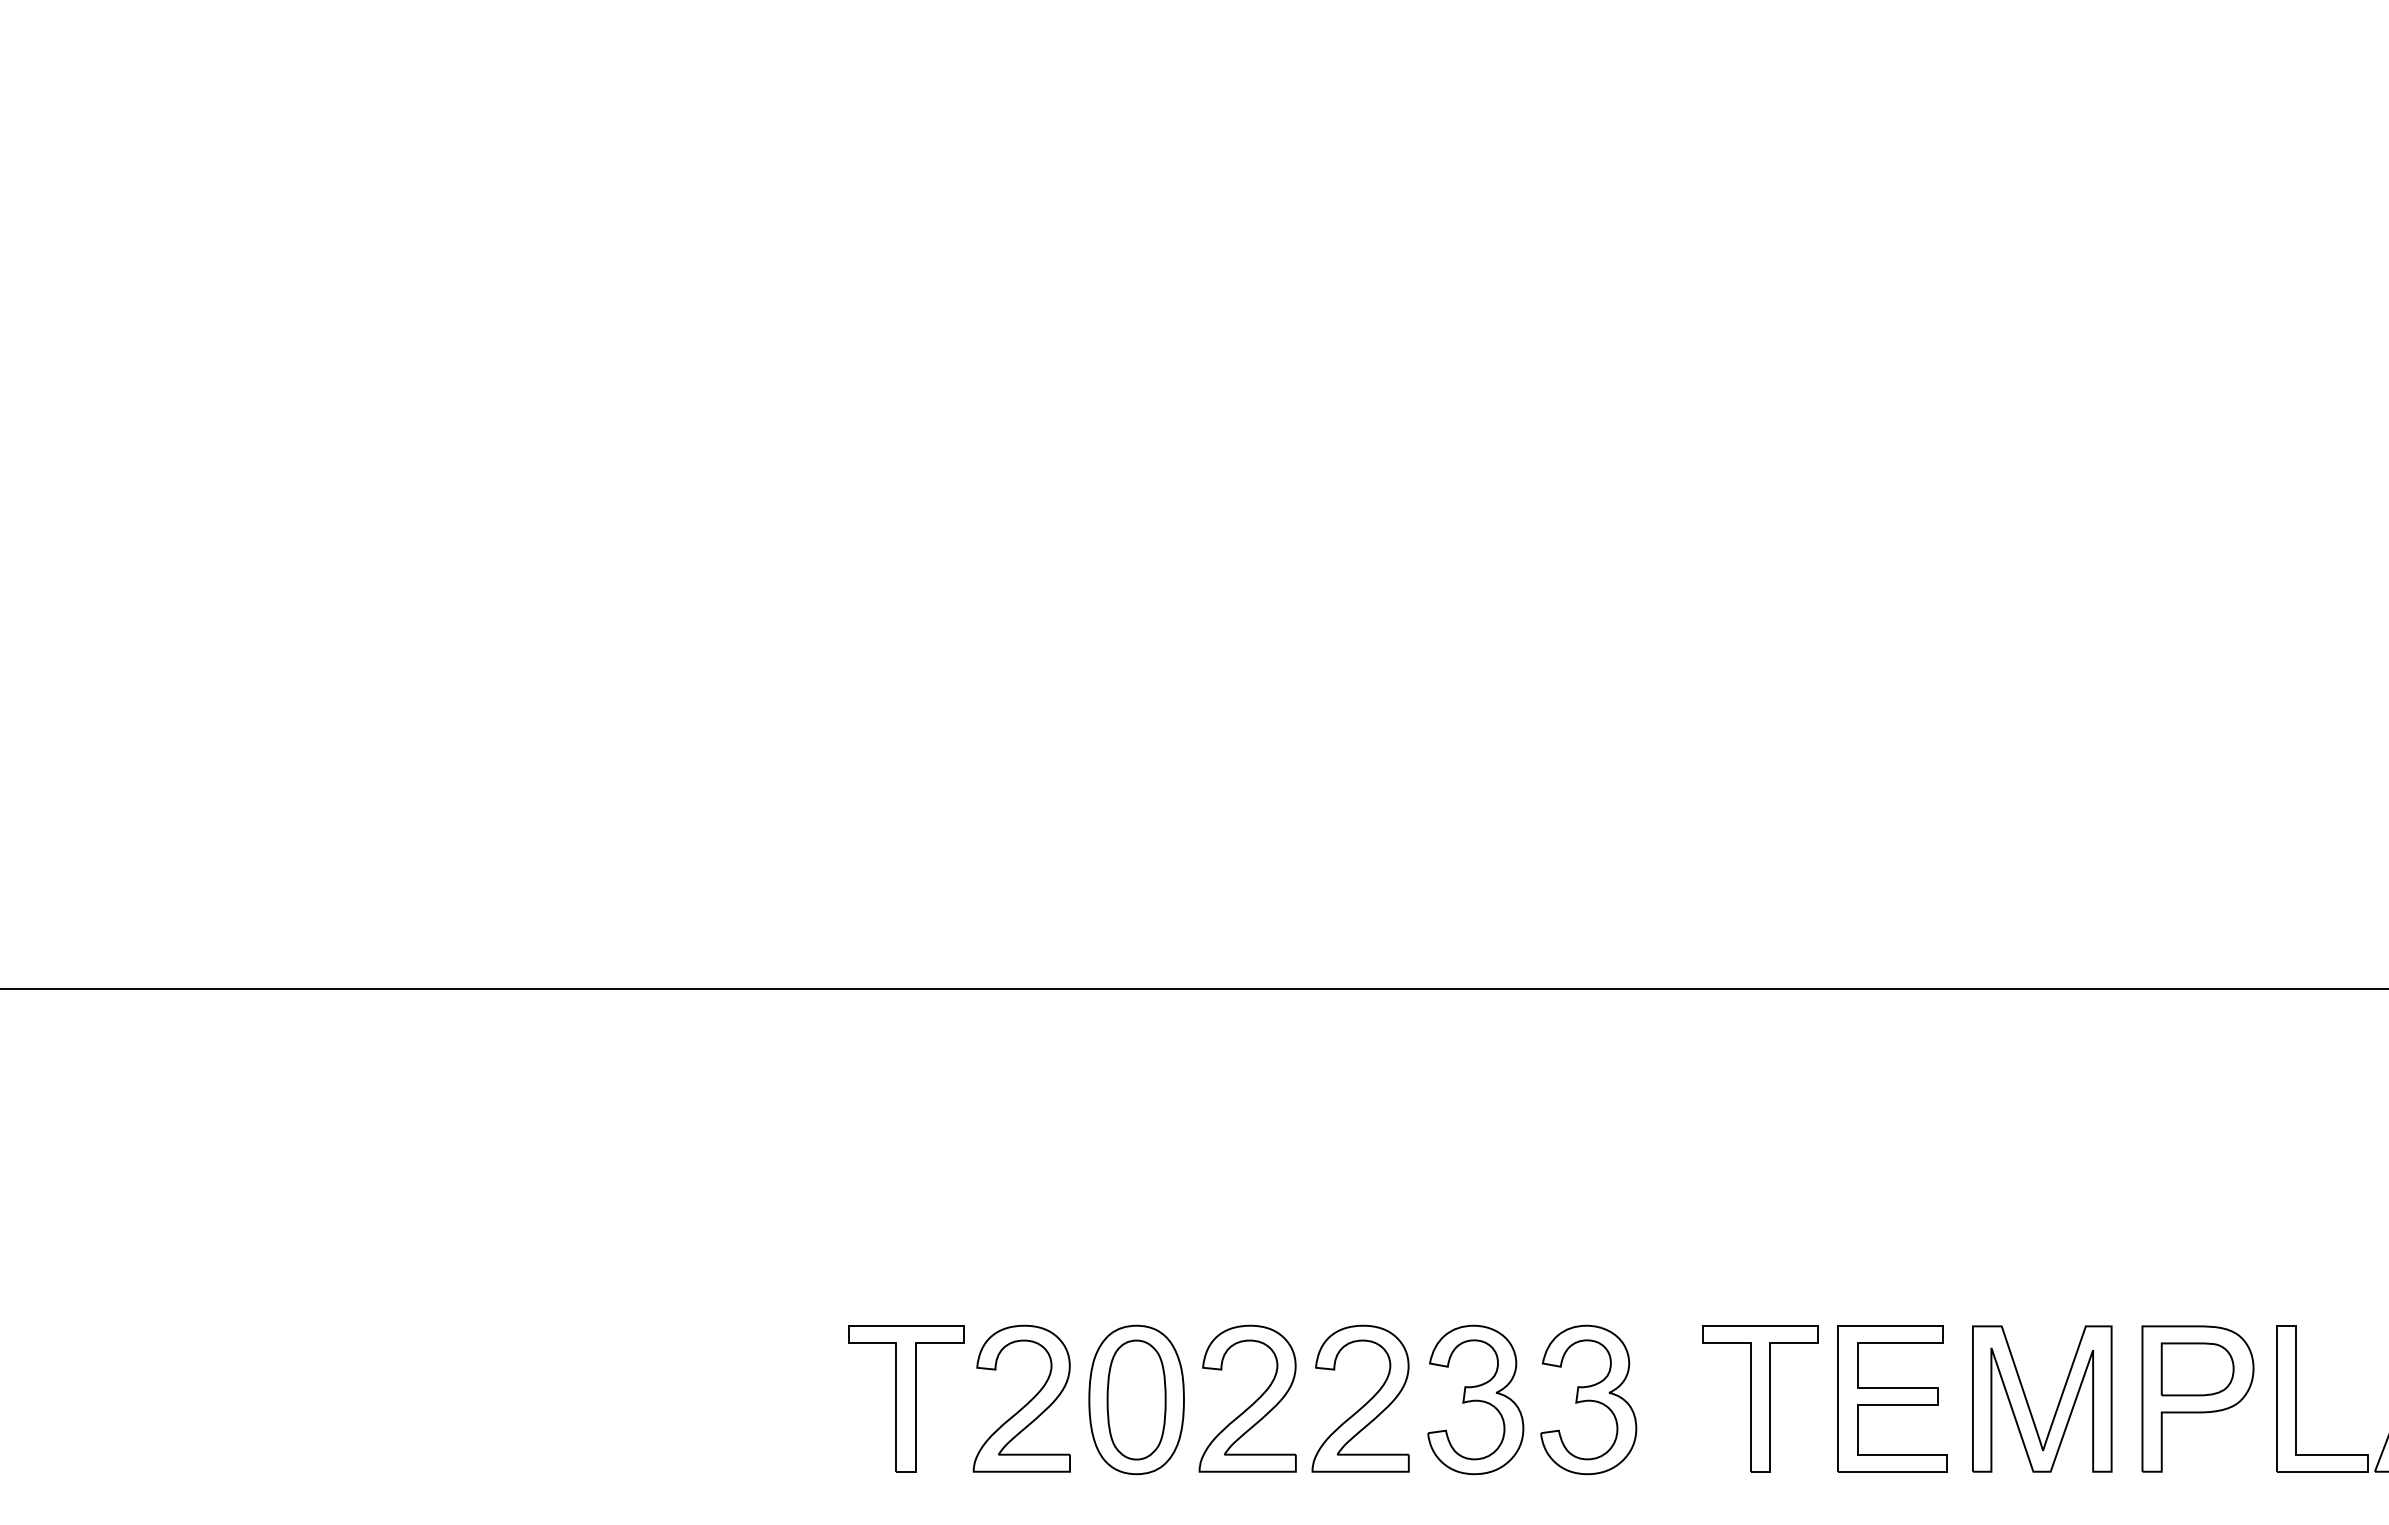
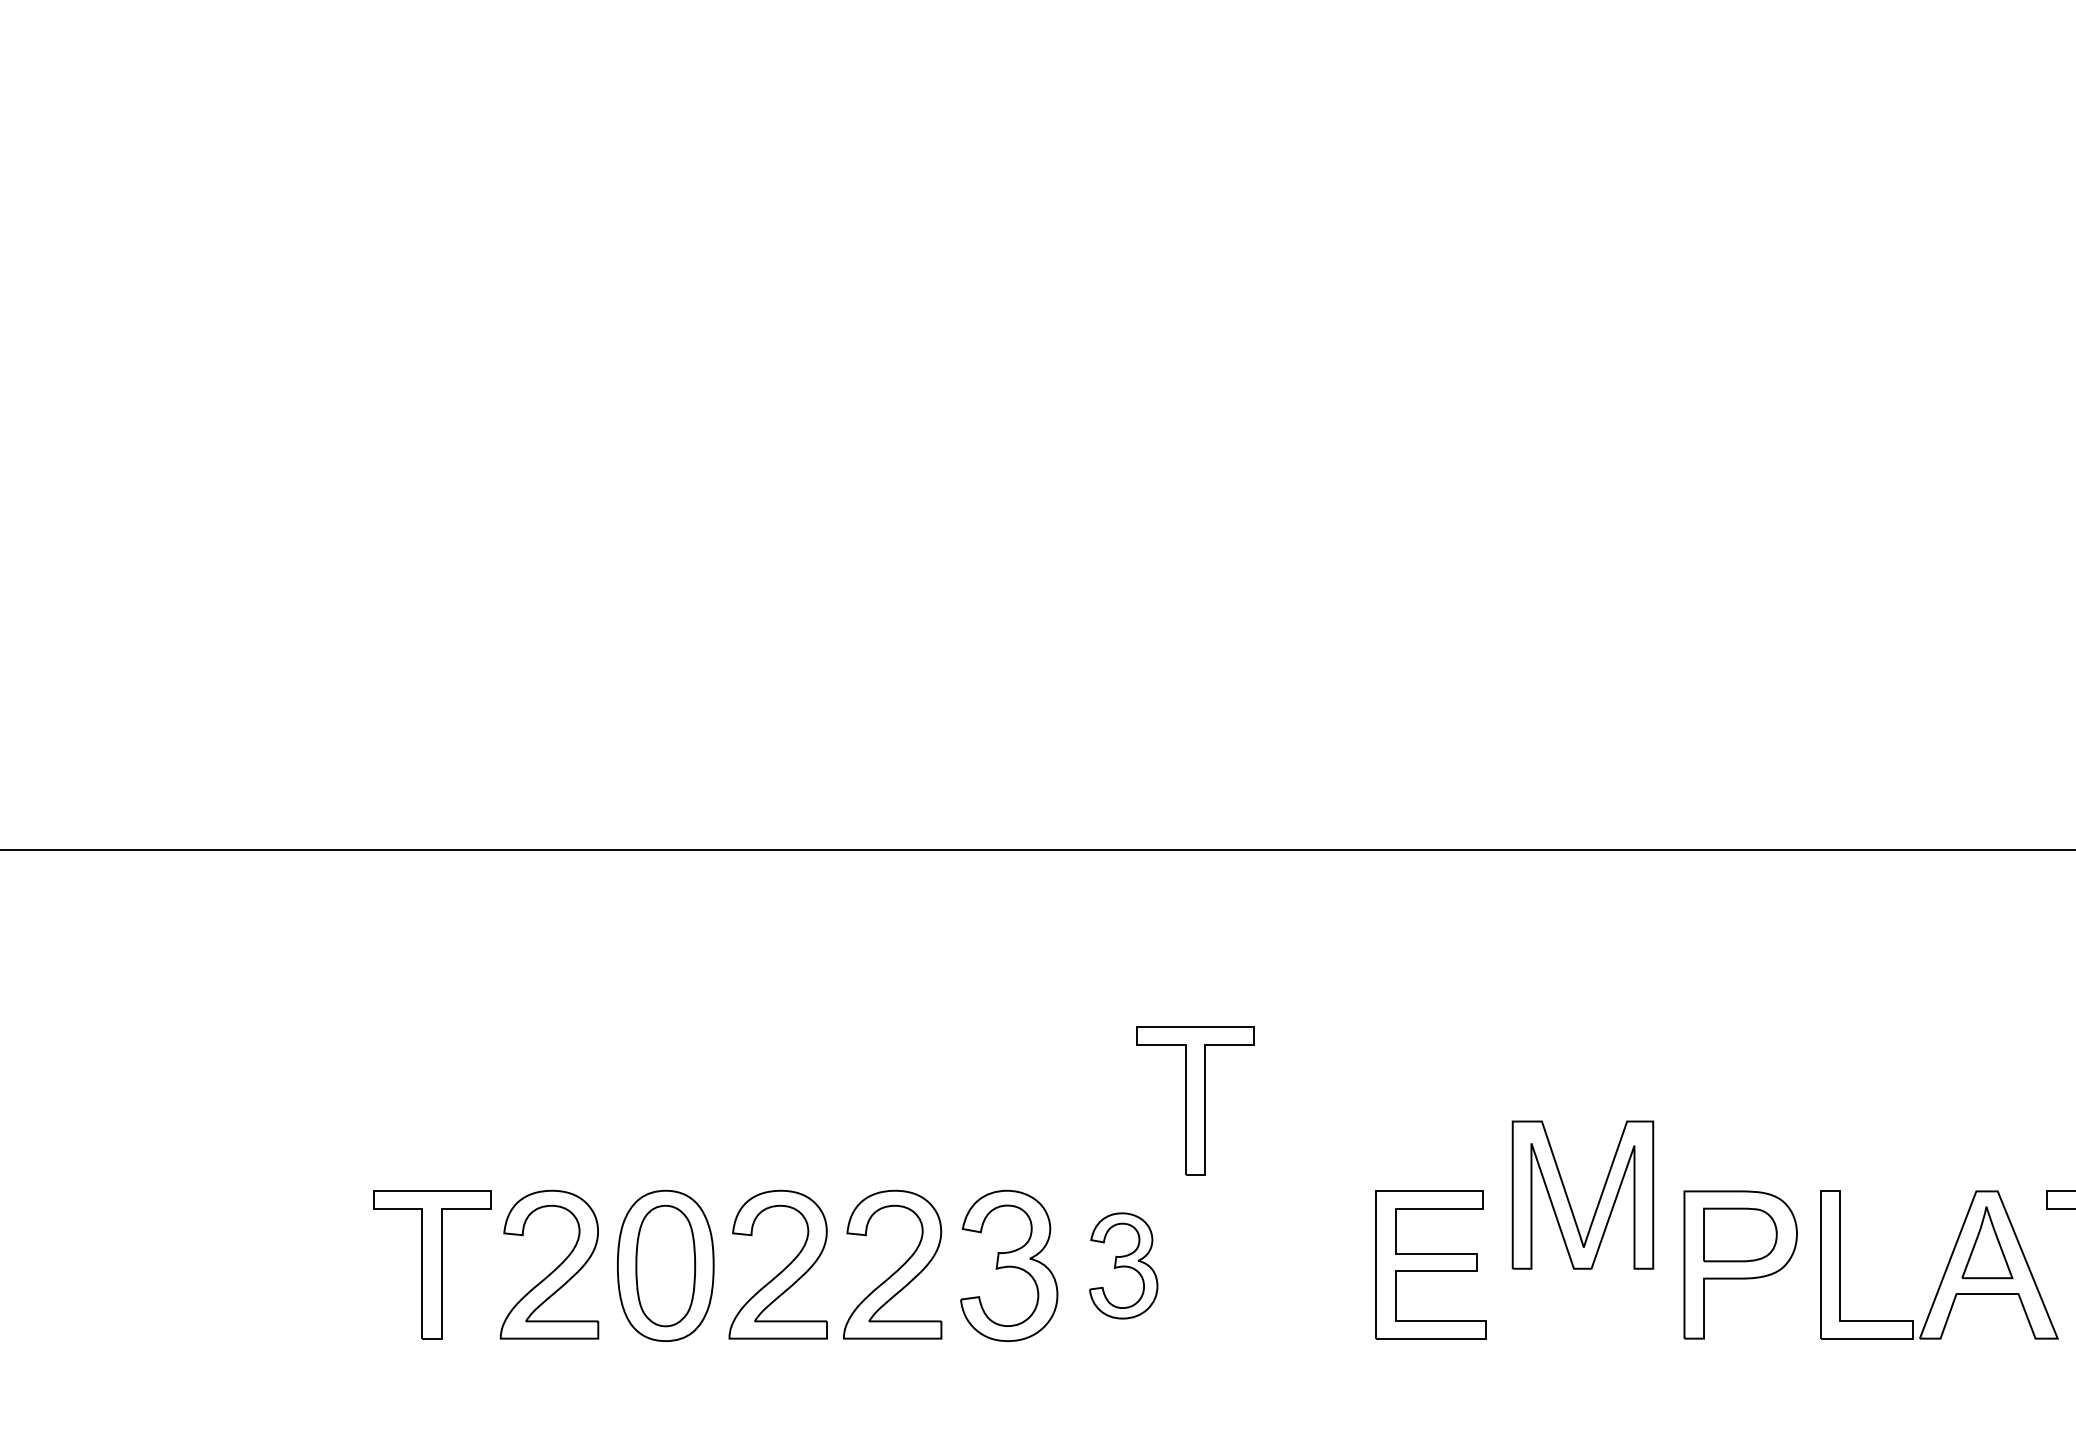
part: (1760, 1398) -> (1195, 1100), moved
part: (1588, 1399) -> (1123, 1265), size x0.7
part: (2028, 1402) -> (1569, 1198), moved

